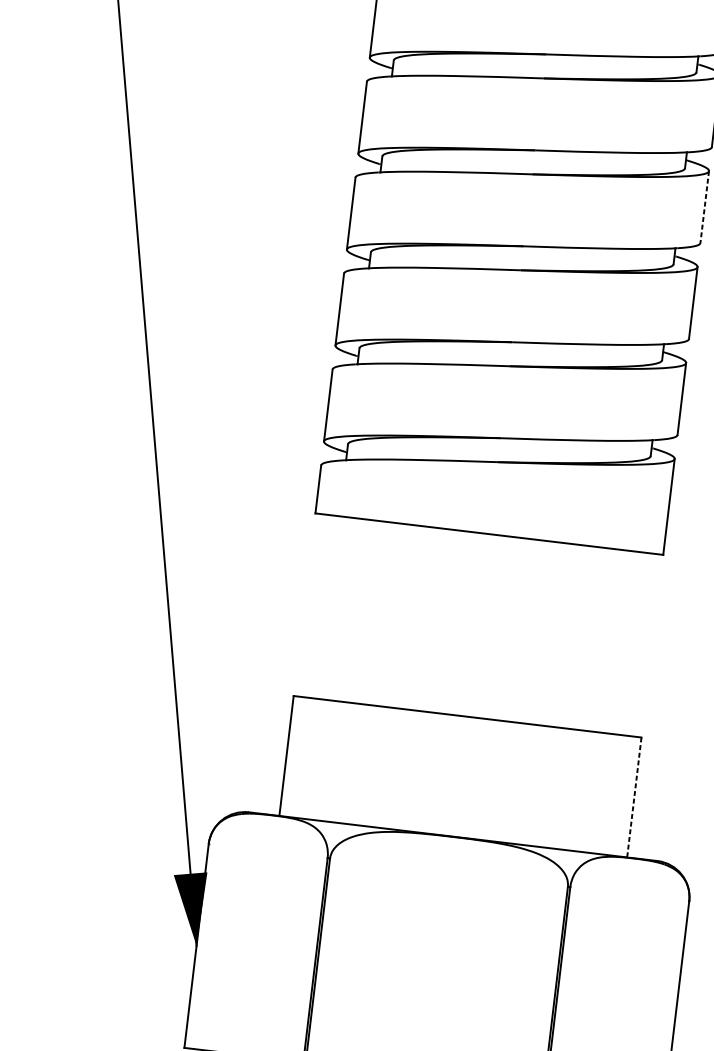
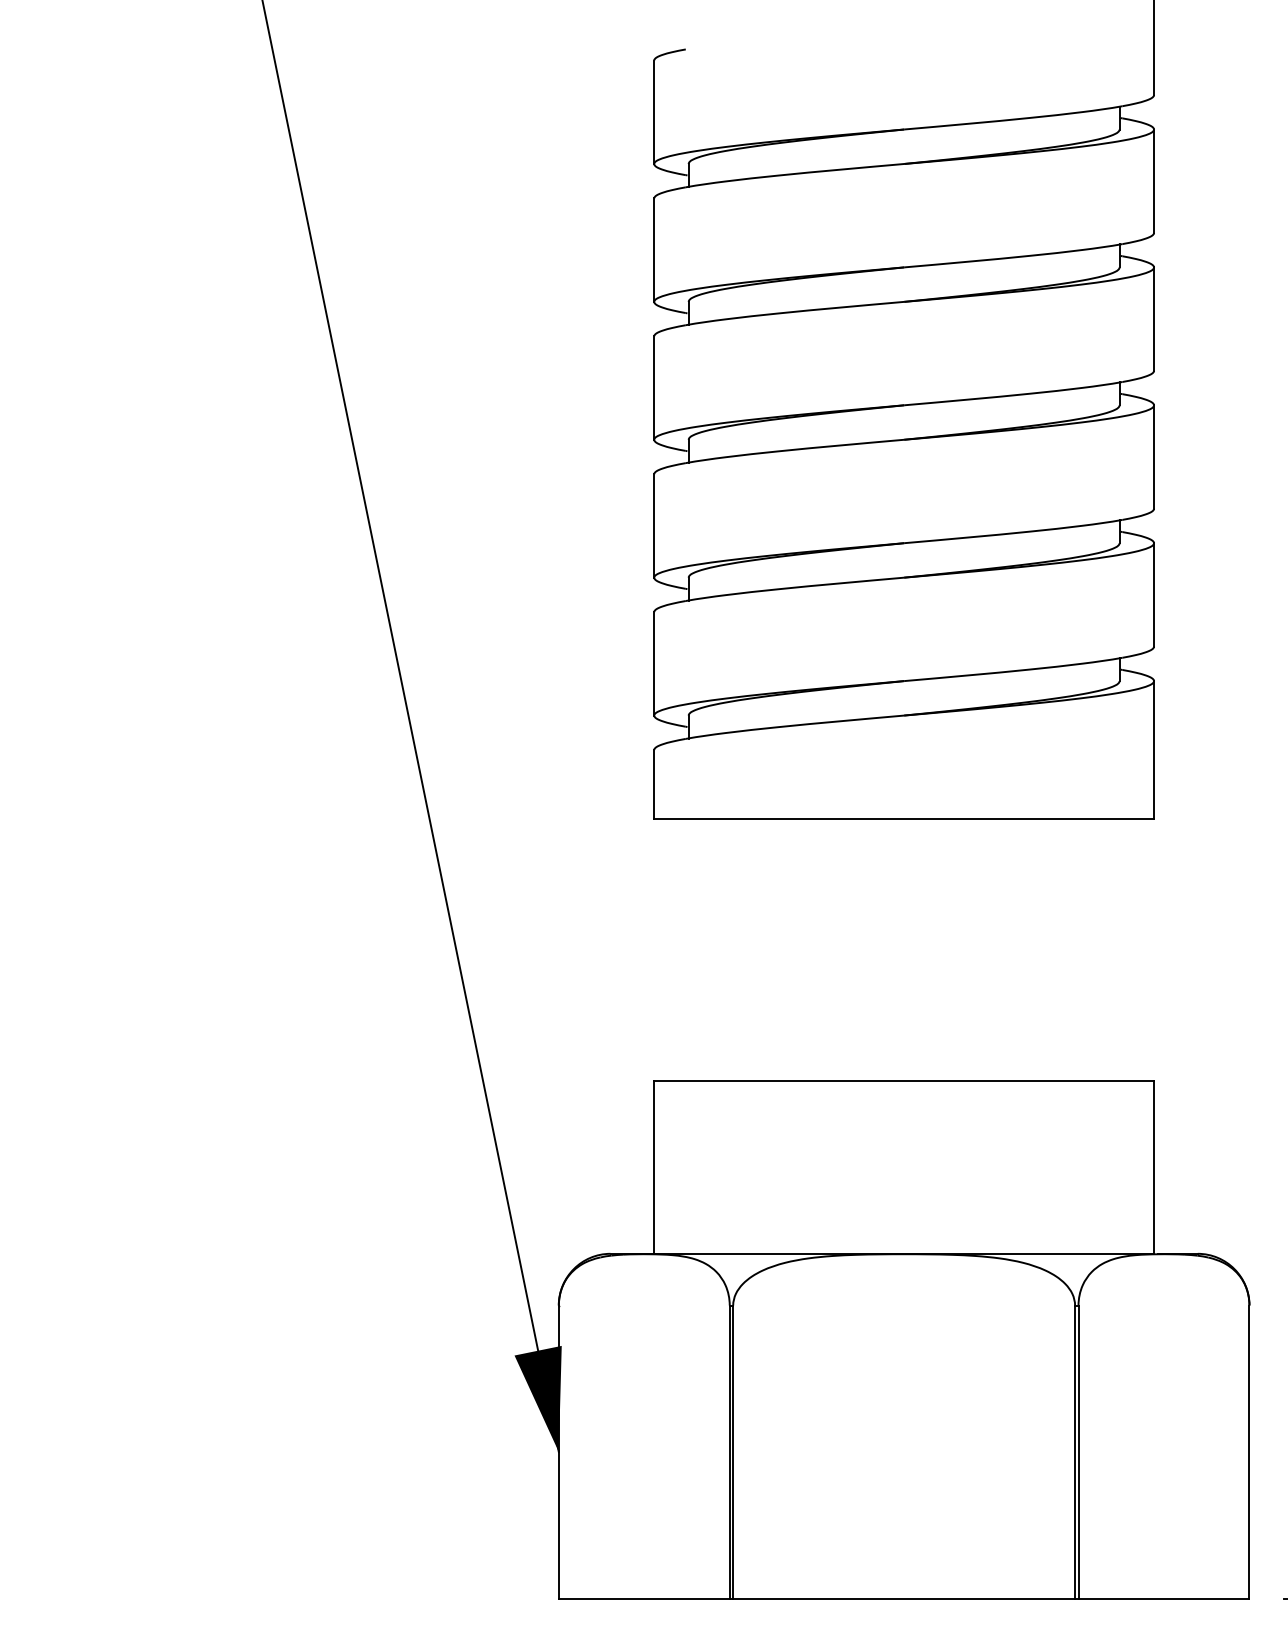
line: (704, 207) -> (1154, 319), dashed -> solid
line: (634, 798) -> (1154, 1168), dashed -> solid

